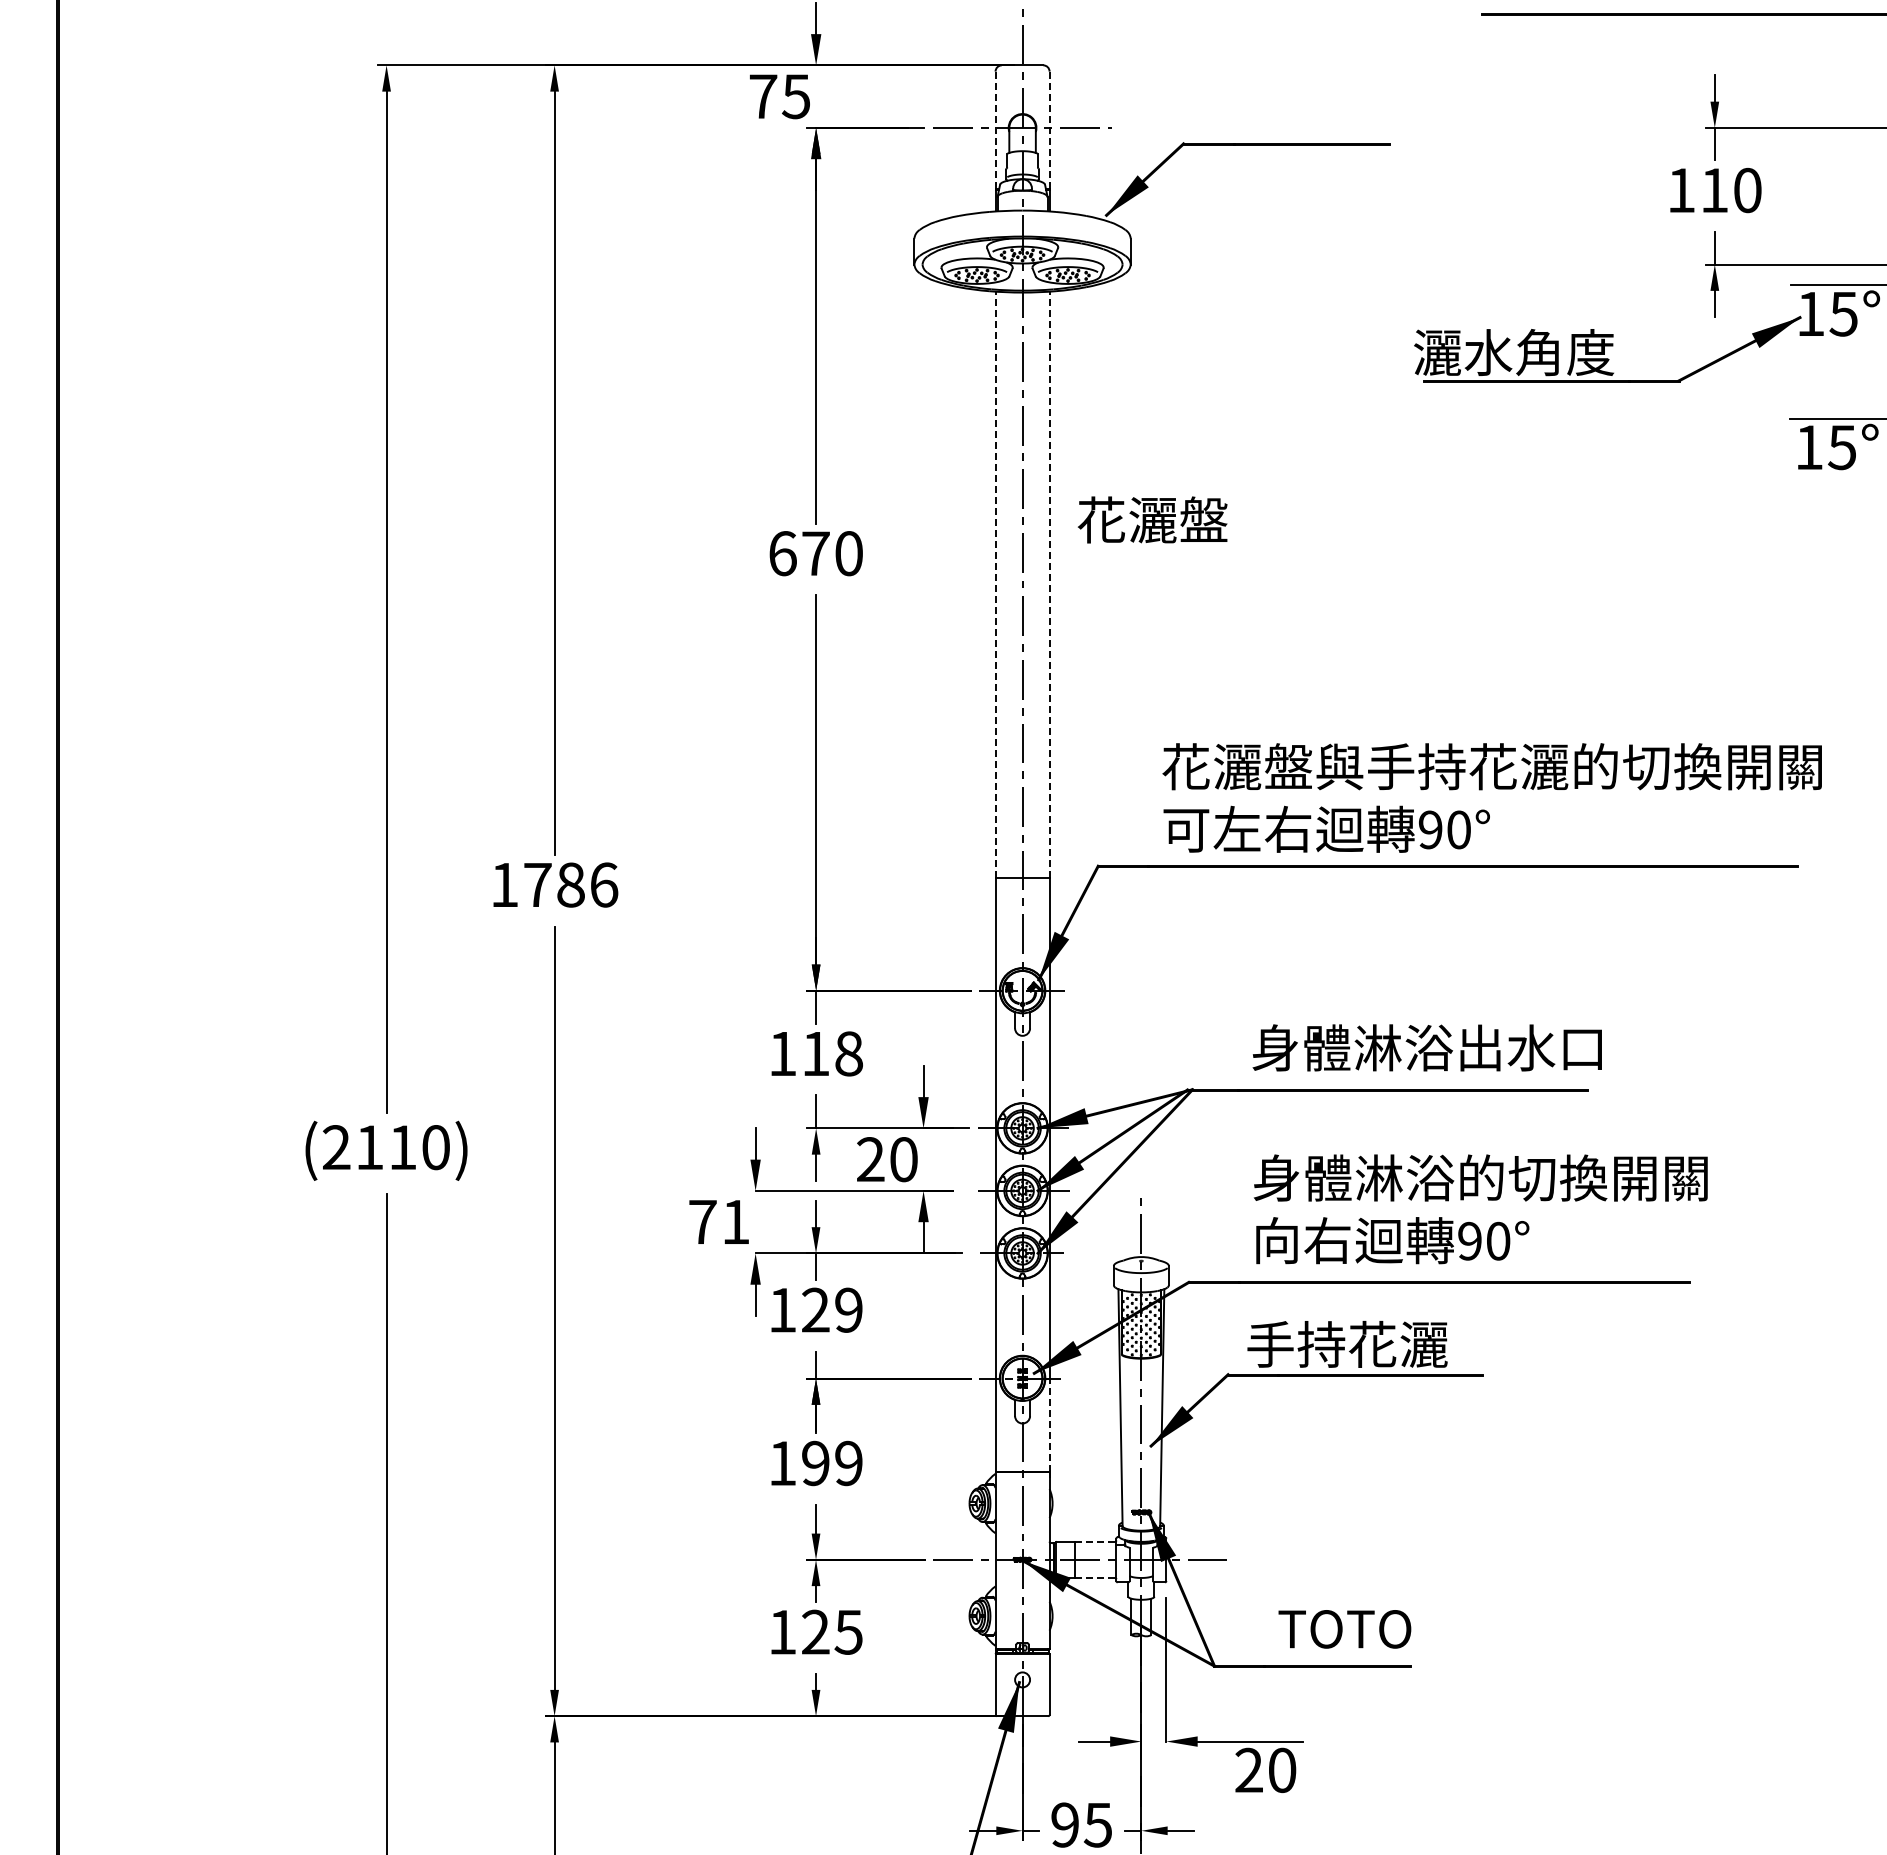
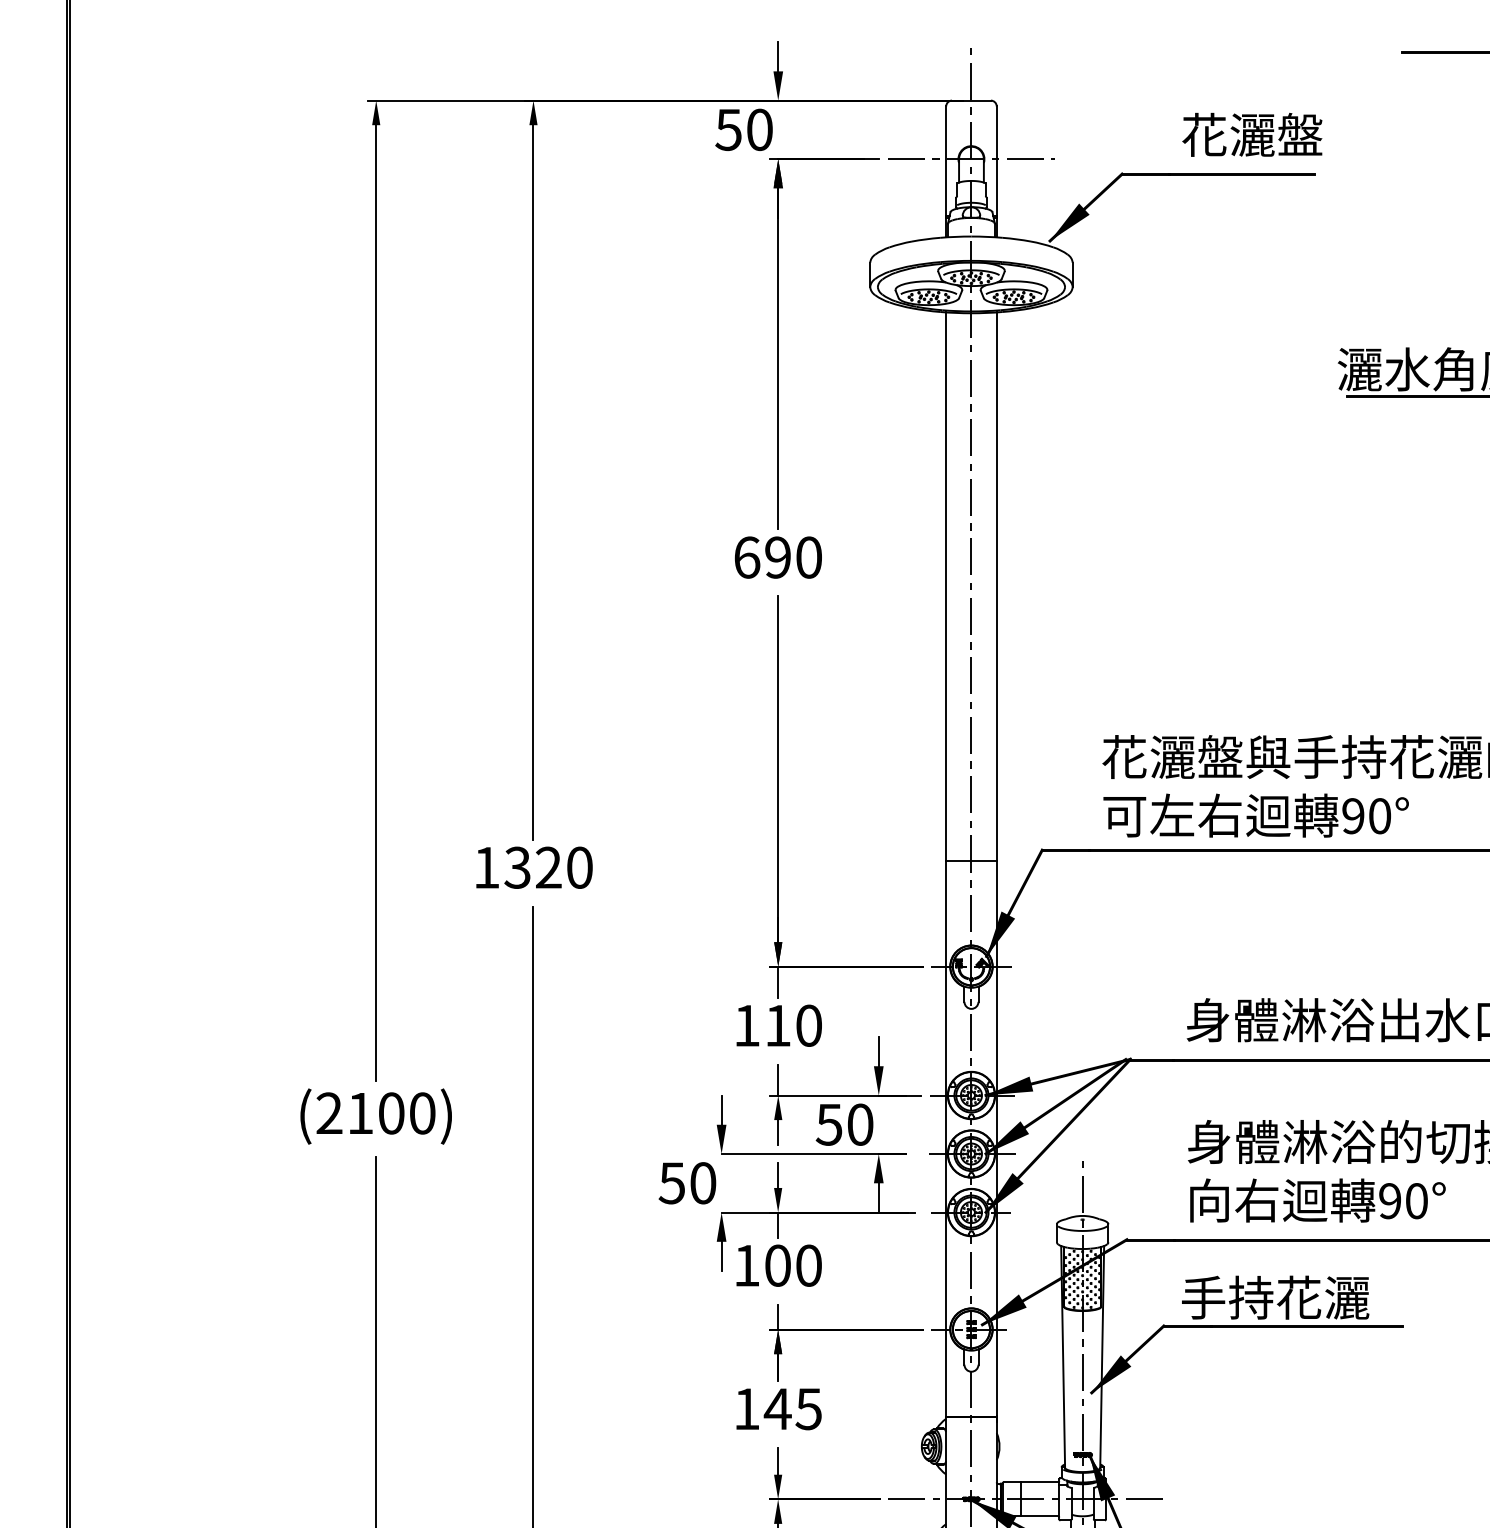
text: (779, 96) -> (743, 129), 75 -> 50
line: (995, 130) -> (946, 161), dashed -> solid
line: (1049, 130) -> (996, 161), dashed -> solid
text: (1152, 519) -> (1252, 134), moved
text: (815, 553) -> (777, 557), 670 -> 690
line: (995, 584) -> (946, 586), dashed -> solid
line: (1049, 584) -> (996, 586), dashed -> solid
text: (570, 884) -> (548, 867), 1786 -> 1320
text: (849, 1053) -> (809, 1025), 118 -> 110
text: (402, 1147) -> (391, 1113), (2110) -> (2100)
text: (870, 1159) -> (829, 1124), 20 -> 50
text: (718, 1221) -> (686, 1182), 71 -> 50
text: (832, 1309) -> (793, 1265), 129 -> 100
line: (1049, 1425) -> (996, 1373), dashed -> solid
text: (831, 1463) -> (792, 1409), 199 -> 145
line: (1094, 1541) -> (1038, 1482), dashed -> solid
line: (1094, 1577) -> (1038, 1515), dashed -> solid

